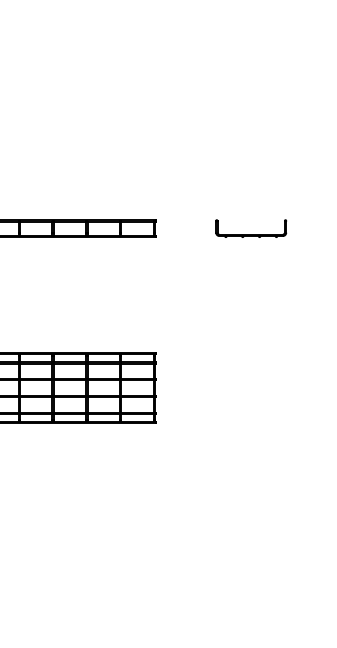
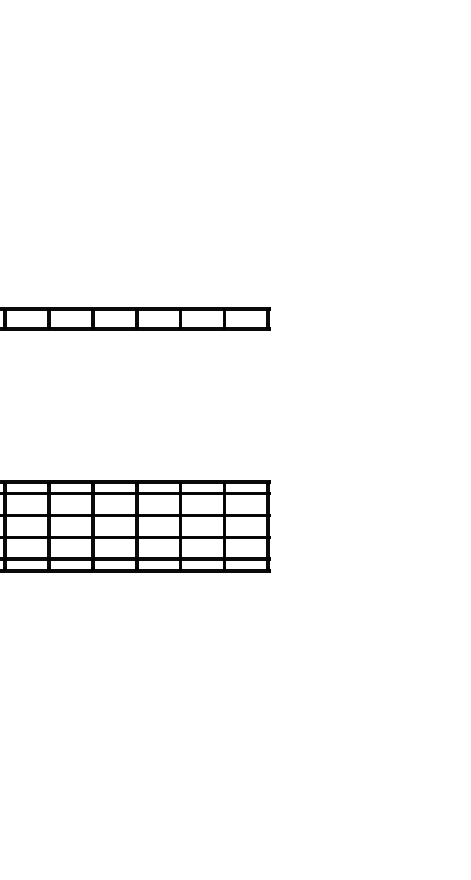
part: (250, 234) -> (393, 326), removed

